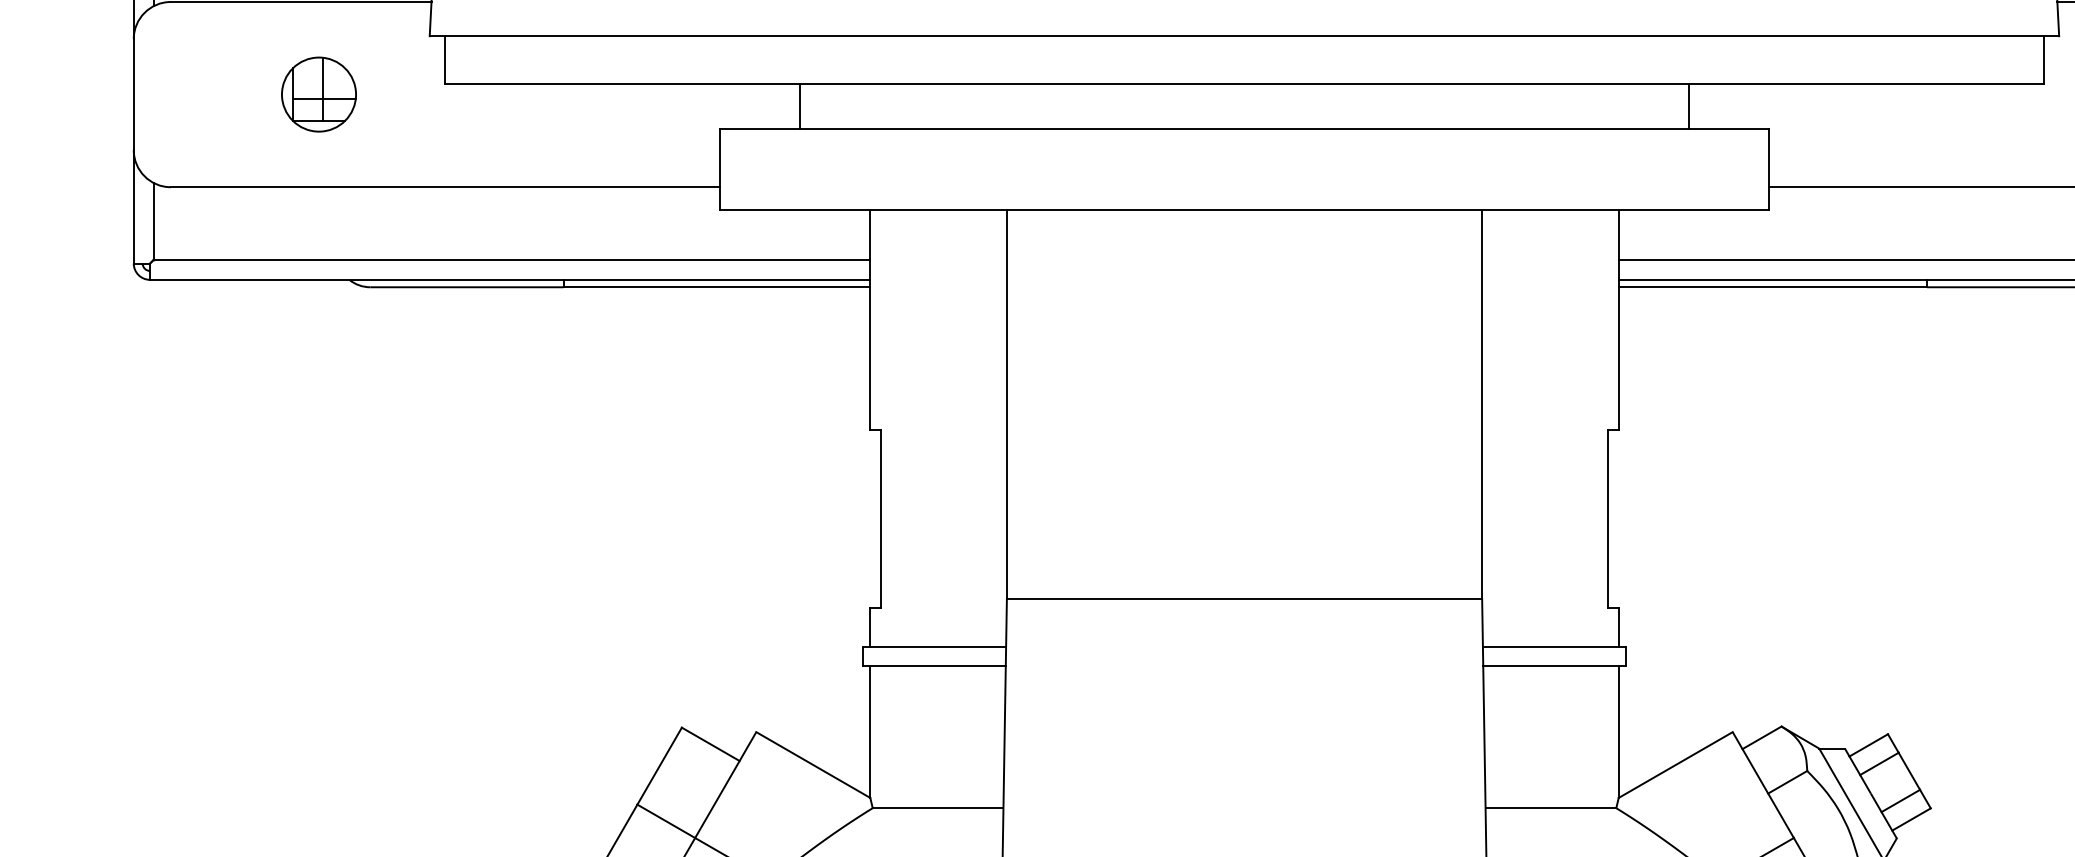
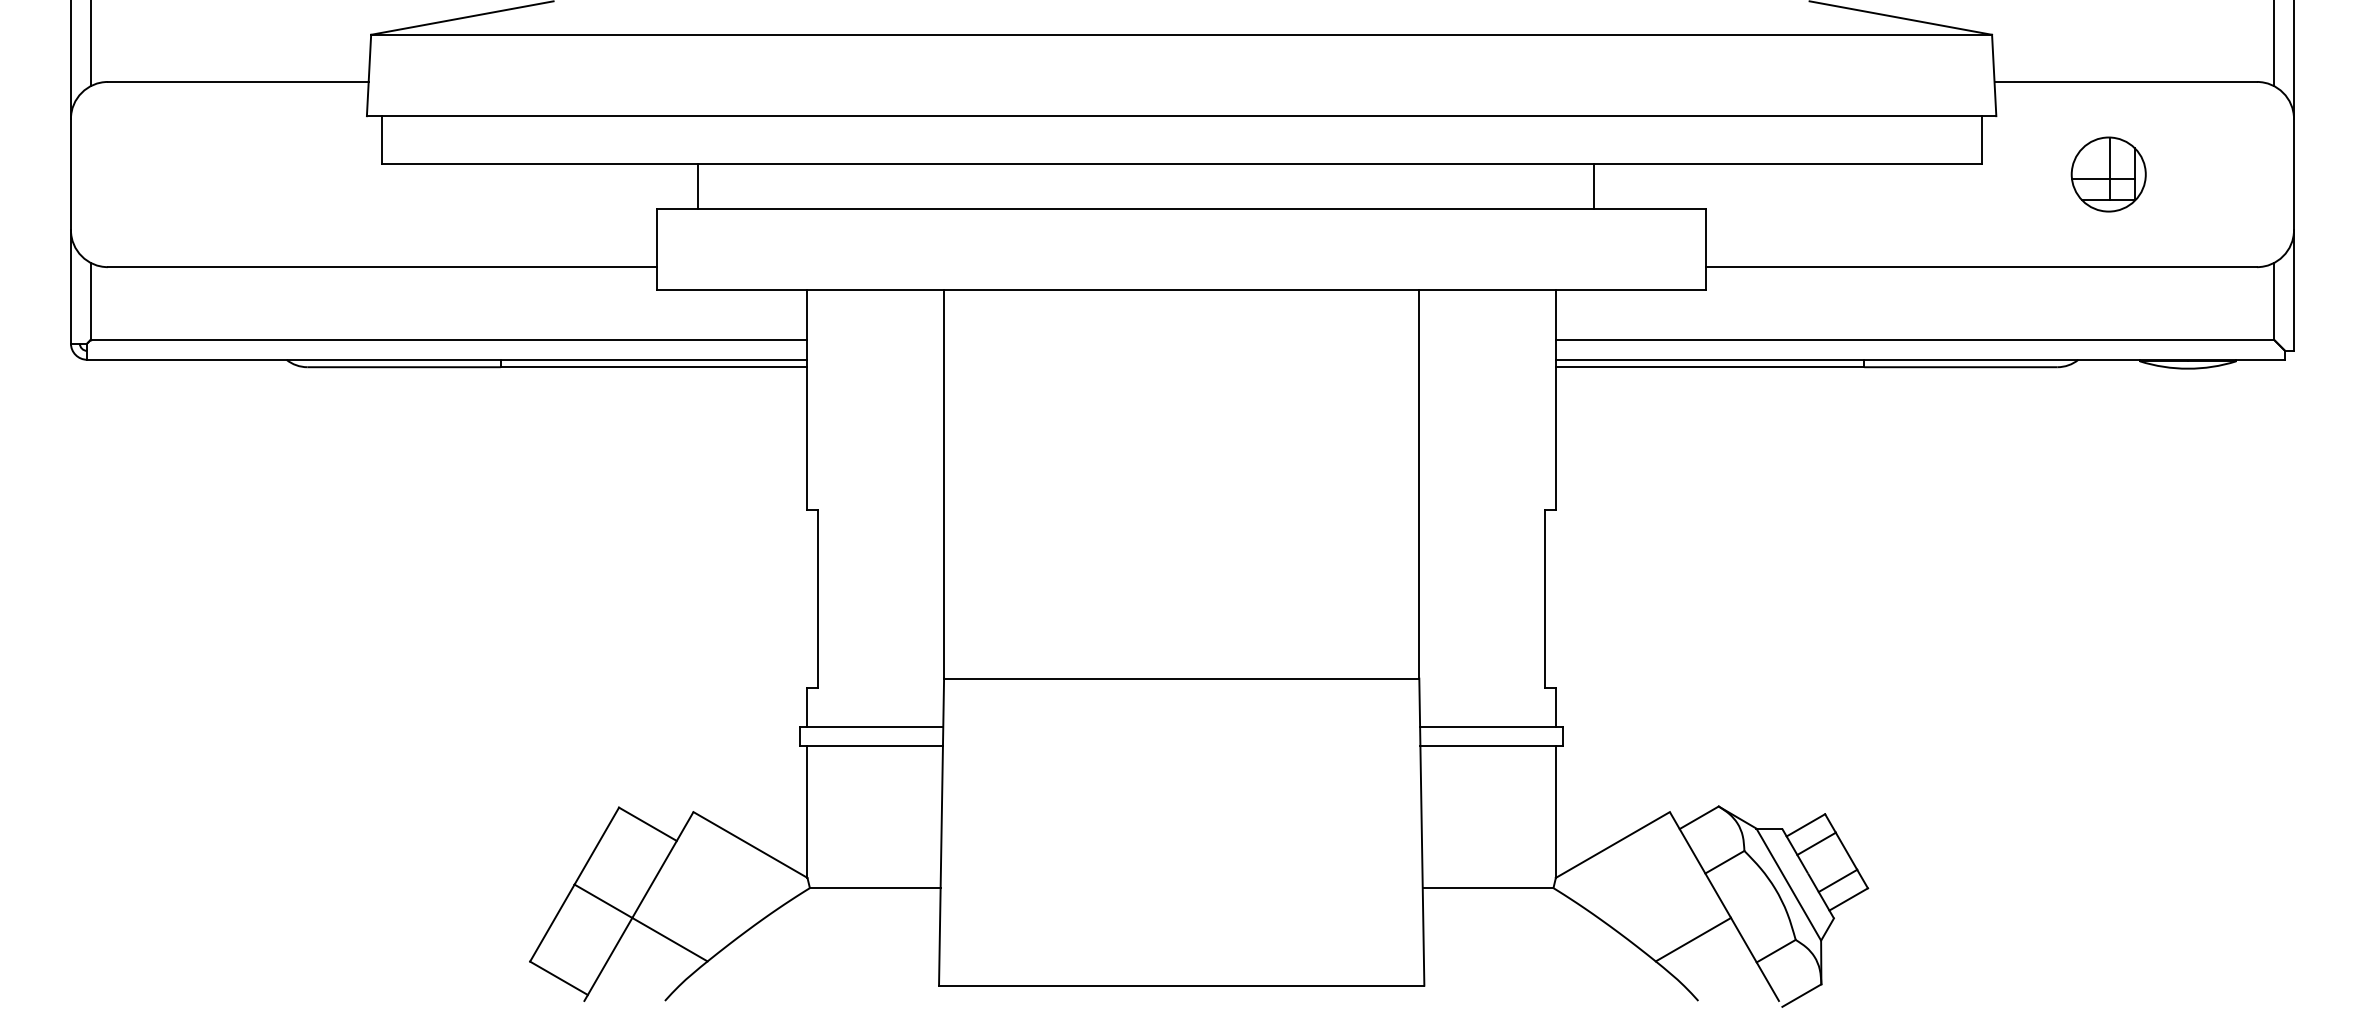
part: (319, 94) -> (256, 174), removed
line: (799, 106) -> (697, 186), moved
line: (1689, 106) -> (1594, 186), moved

